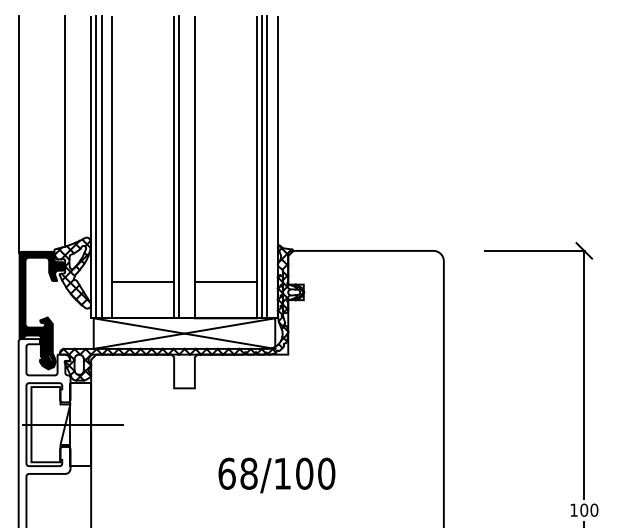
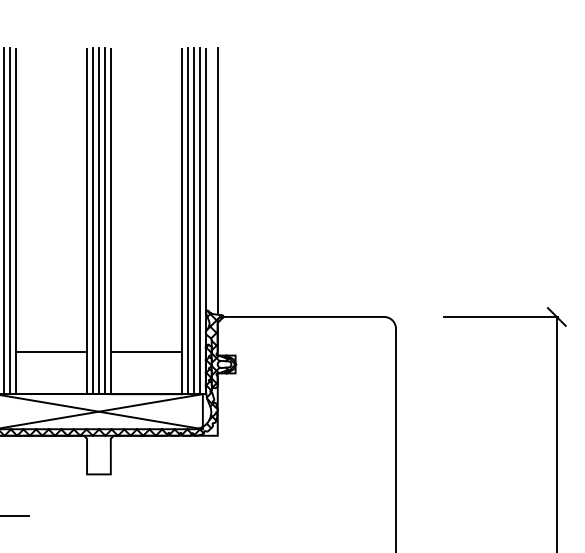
line: (288, 131) -> (218, 180), added
line: (106, 166) -> (9, 220), added
line: (184, 166) -> (98, 220), added
line: (189, 166) -> (104, 220), added
line: (272, 166) -> (199, 220), added

